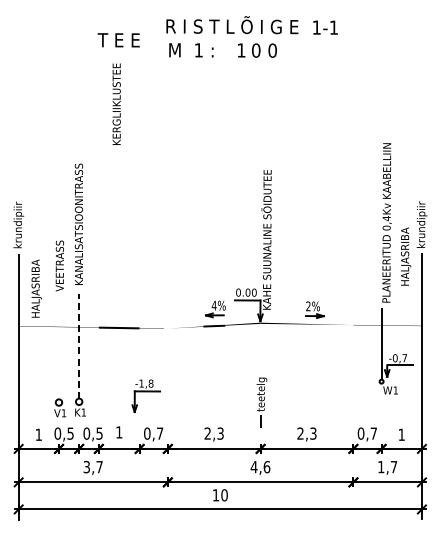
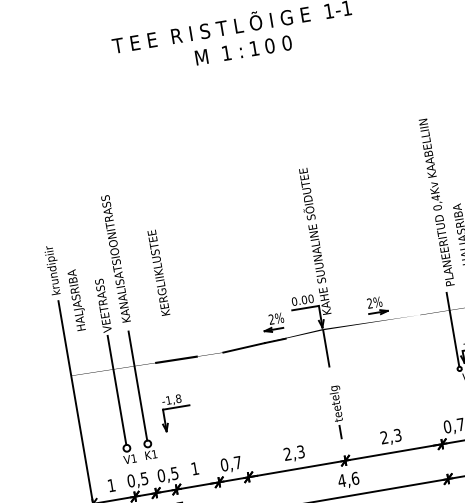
text: (118, 40) -> (134, 43), moved
text: (191, 50) -> (219, 54), moved
text: (116, 103) -> (158, 272), moved
text: (36, 288) -> (77, 299), moved
text: (213, 305) -> (270, 319), 4%%% -> 2%%%
line: (184, 327) -> (244, 347), added
line: (260, 341) -> (326, 348), added
line: (79, 345) -> (138, 385), dashed -> solid
line: (59, 346) -> (117, 389), added
part: (145, 395) -> (174, 412), moved

